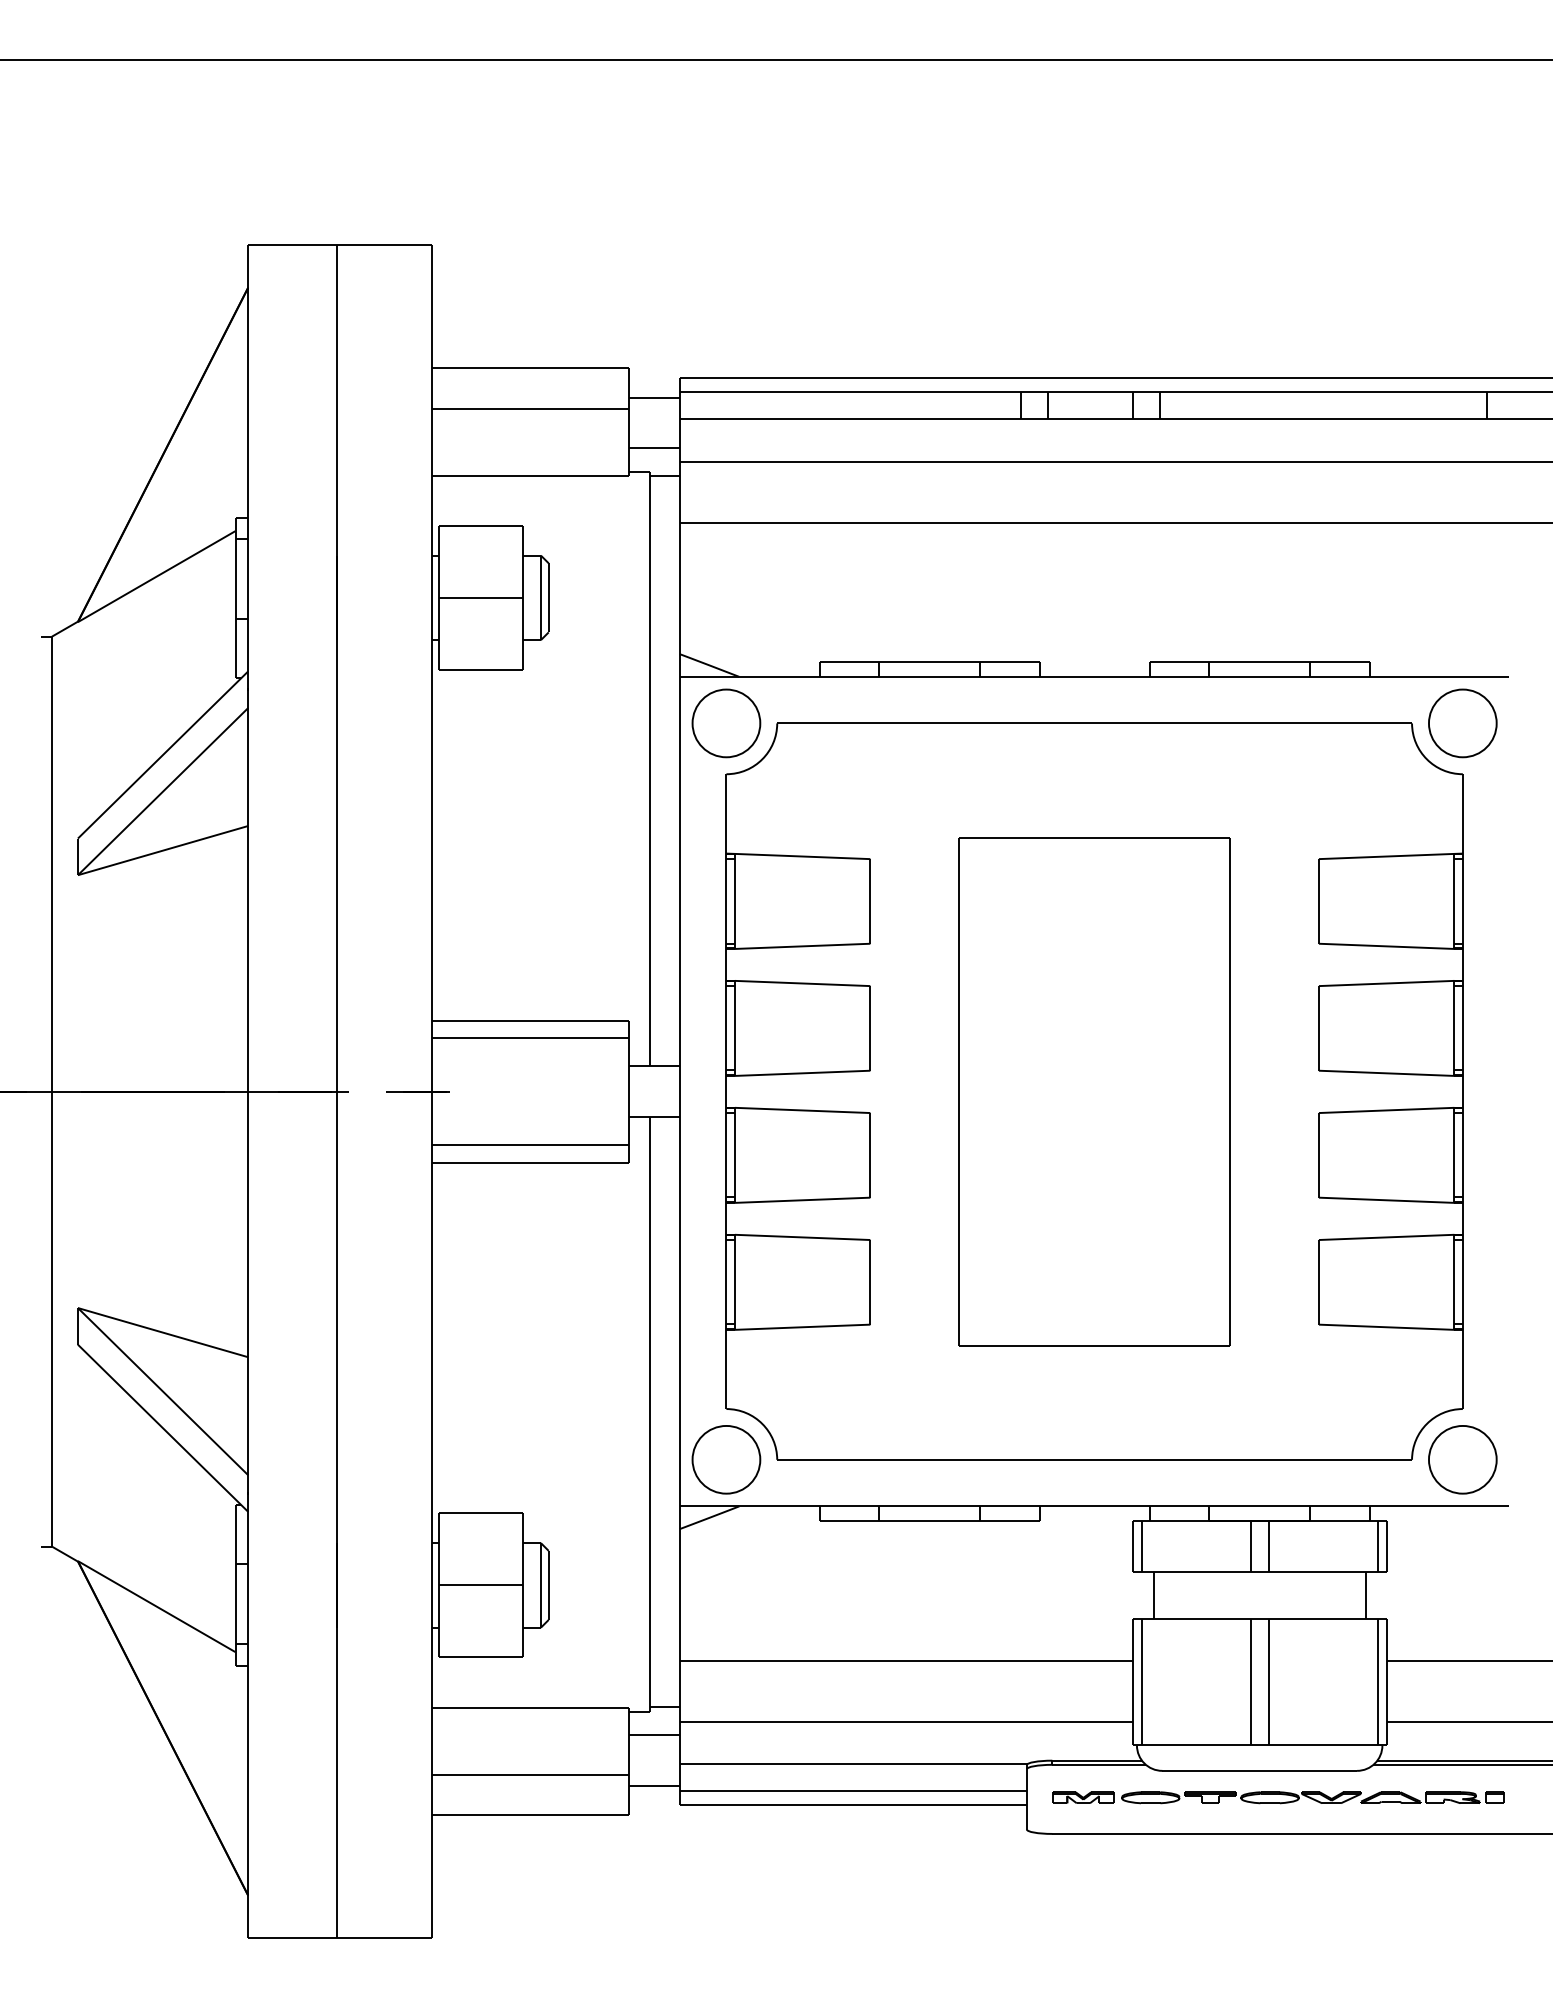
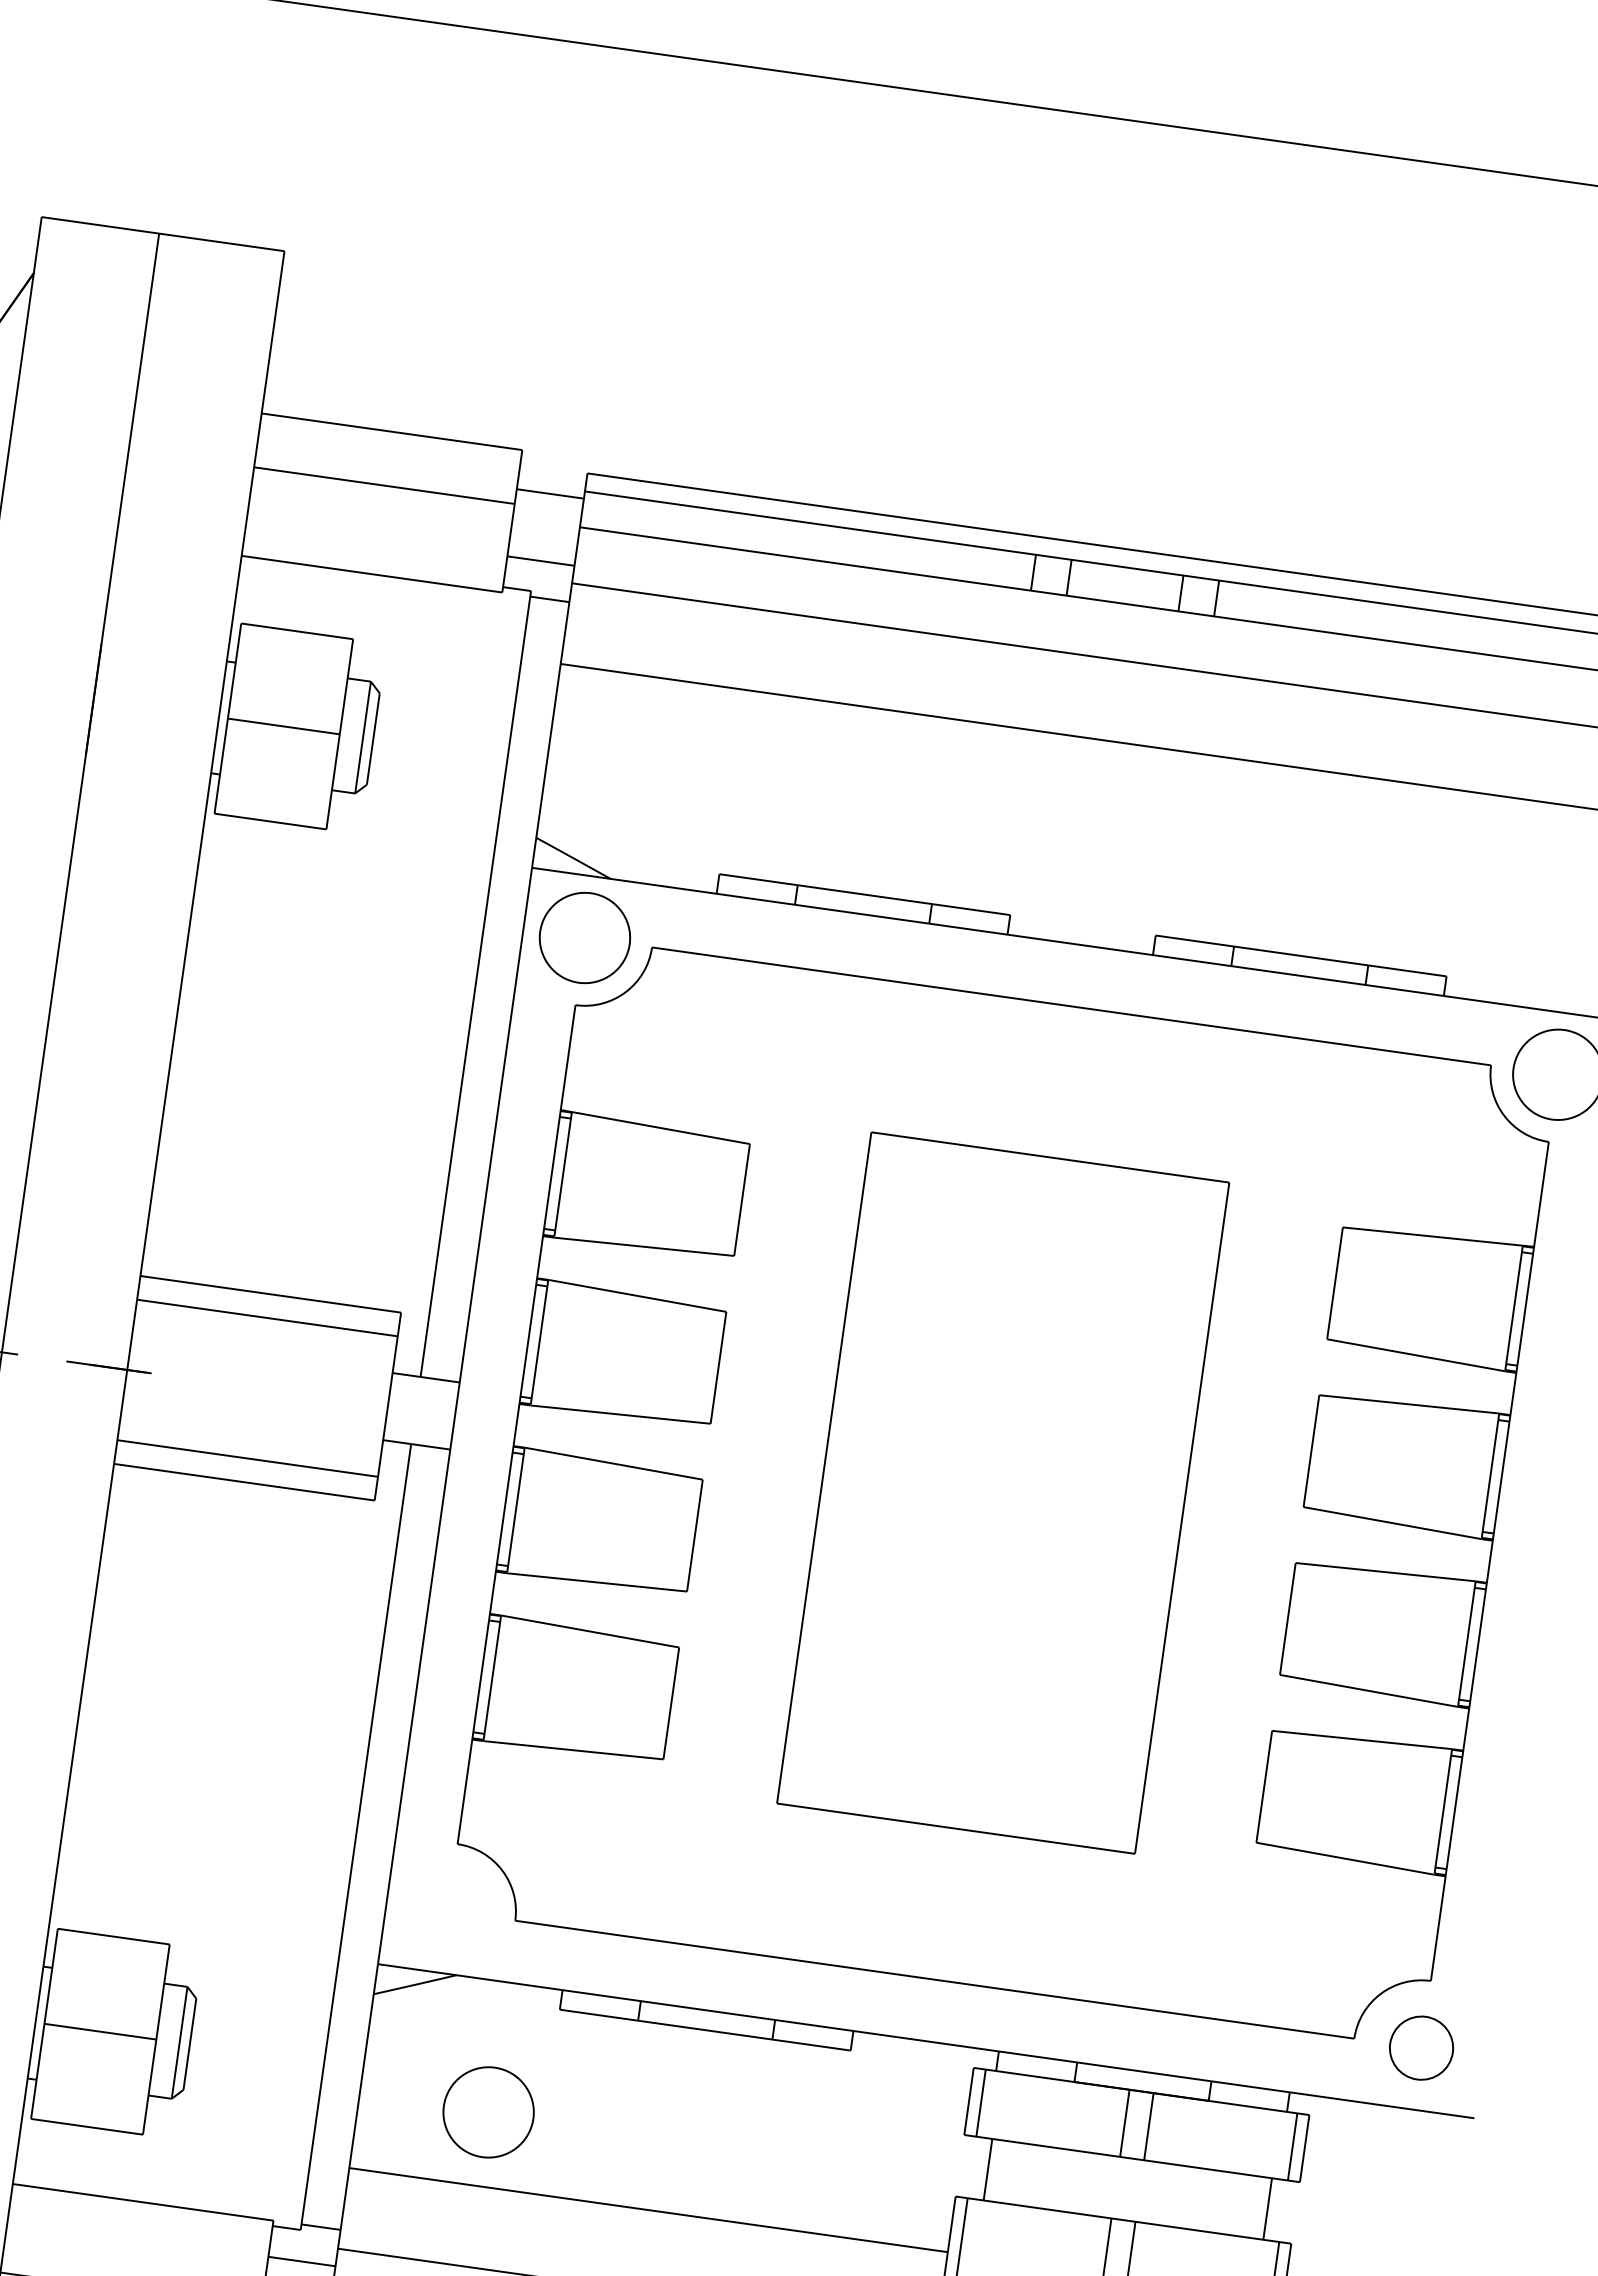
part: (726, 1459) -> (488, 2112), moved
part: (1462, 1459) -> (1421, 2047), size x0.7

